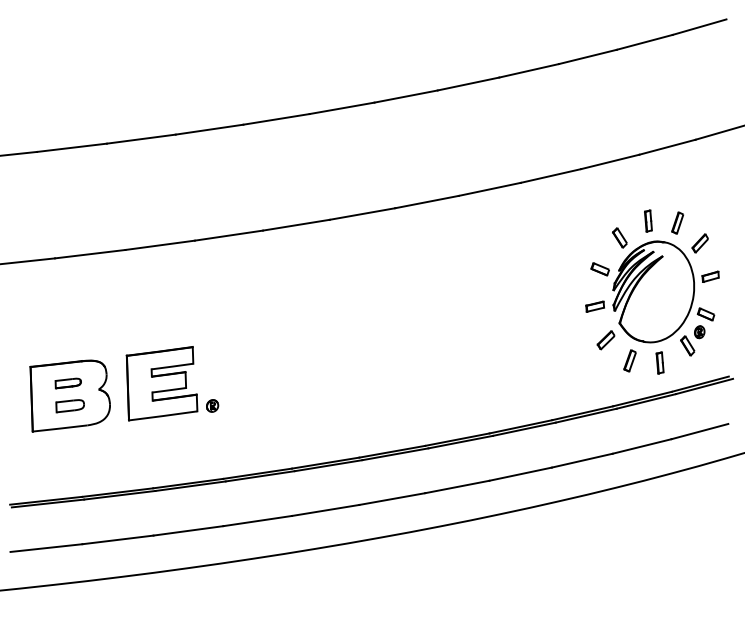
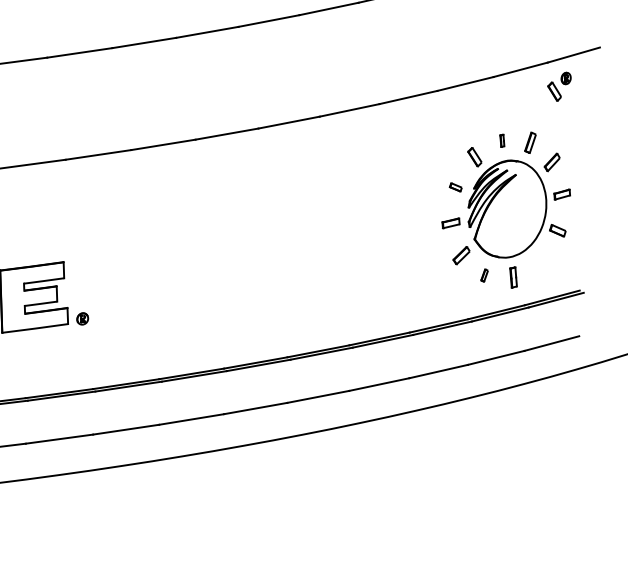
part: (648, 220) -> (502, 140), size x0.6
part: (599, 269) -> (455, 187), size x0.7
part: (692, 340) -> (559, 86), moved
part: (629, 360) -> (484, 275), size x0.6

